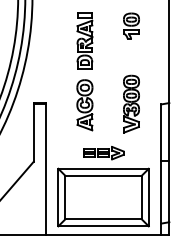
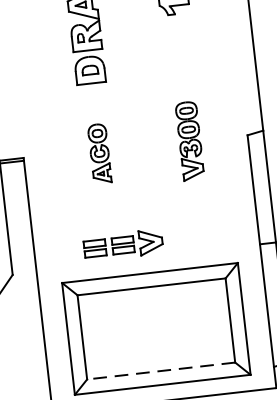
part: (131, 103) -> (189, 139), size x0.7
part: (84, 105) -> (98, 154), size x0.6
part: (103, 153) -> (123, 245), moved
line: (103, 219) -> (161, 371), solid -> dashed

